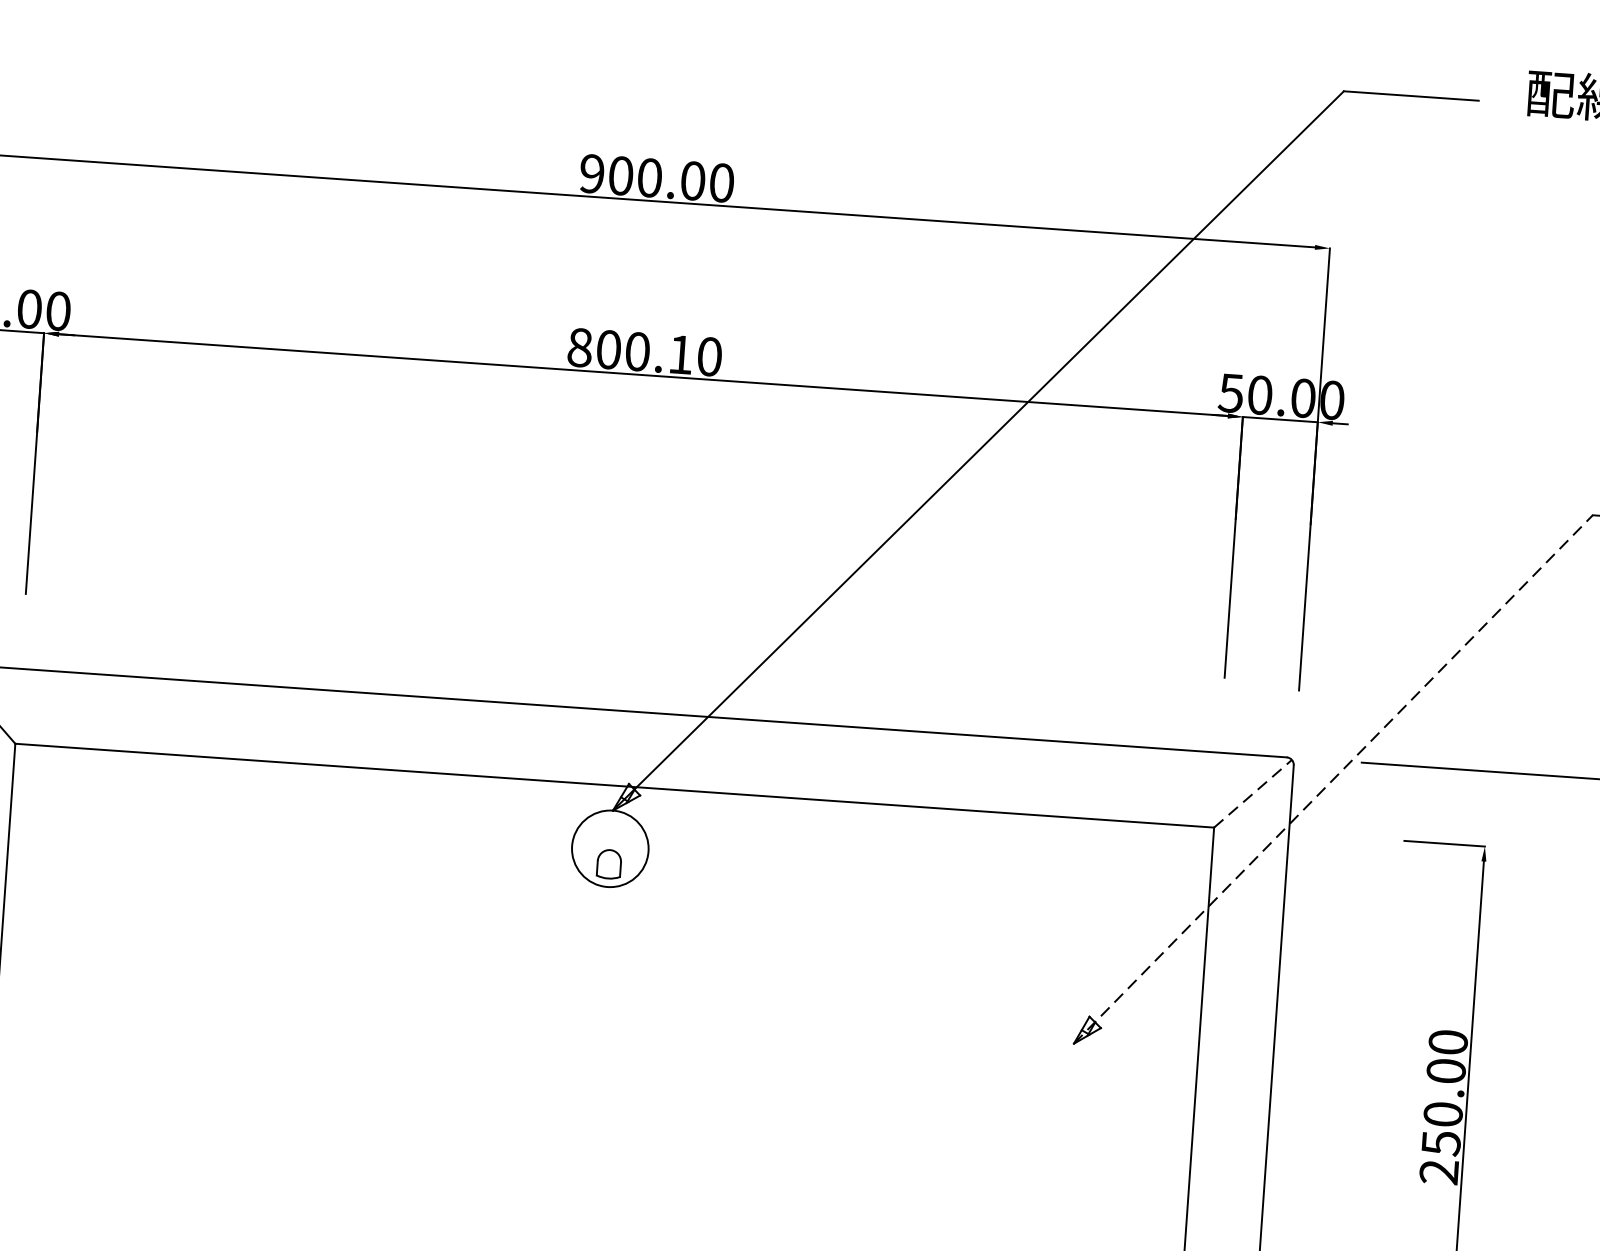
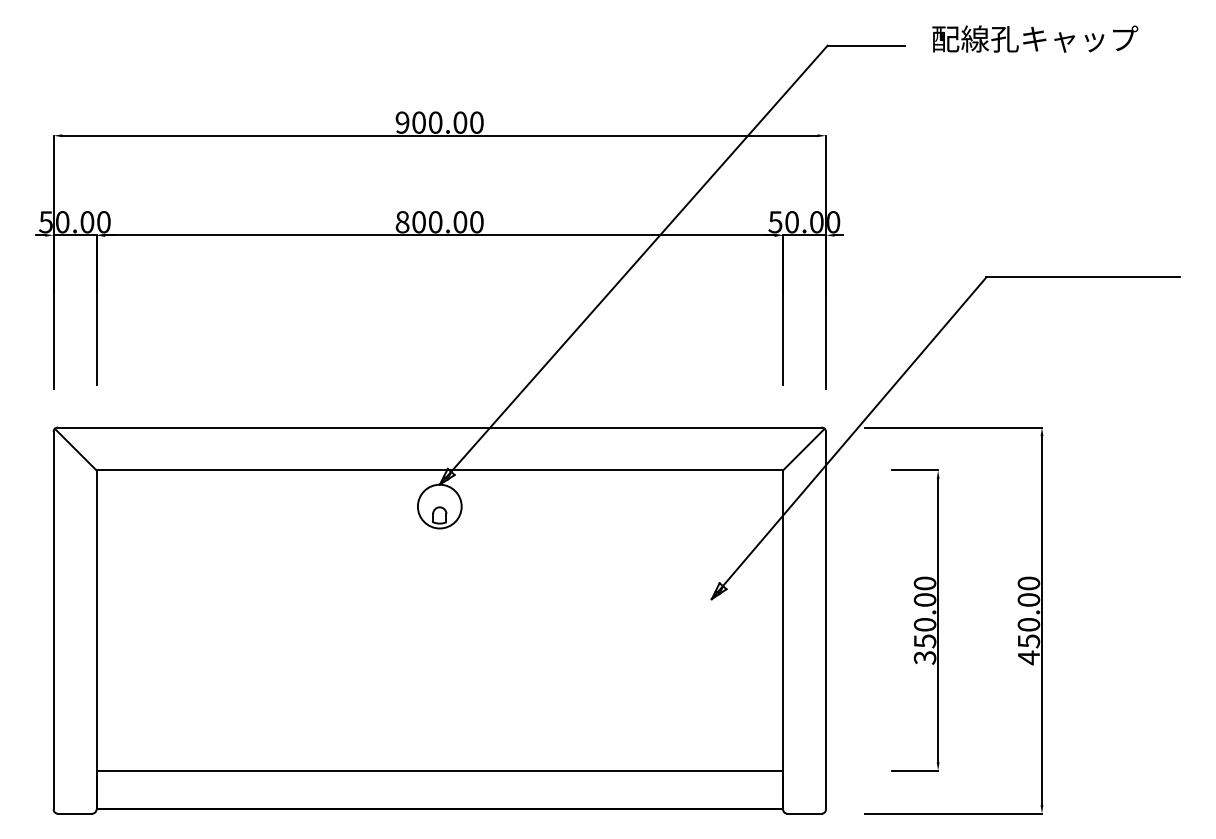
text: (681, 355) -> (460, 222), 800.10 -> 800.00
line: (1334, 779) -> (849, 438), dashed -> solid
line: (1254, 793) -> (804, 449), dashed -> solid
text: (1439, 1171) -> (925, 657), 250.00 -> 350.00

